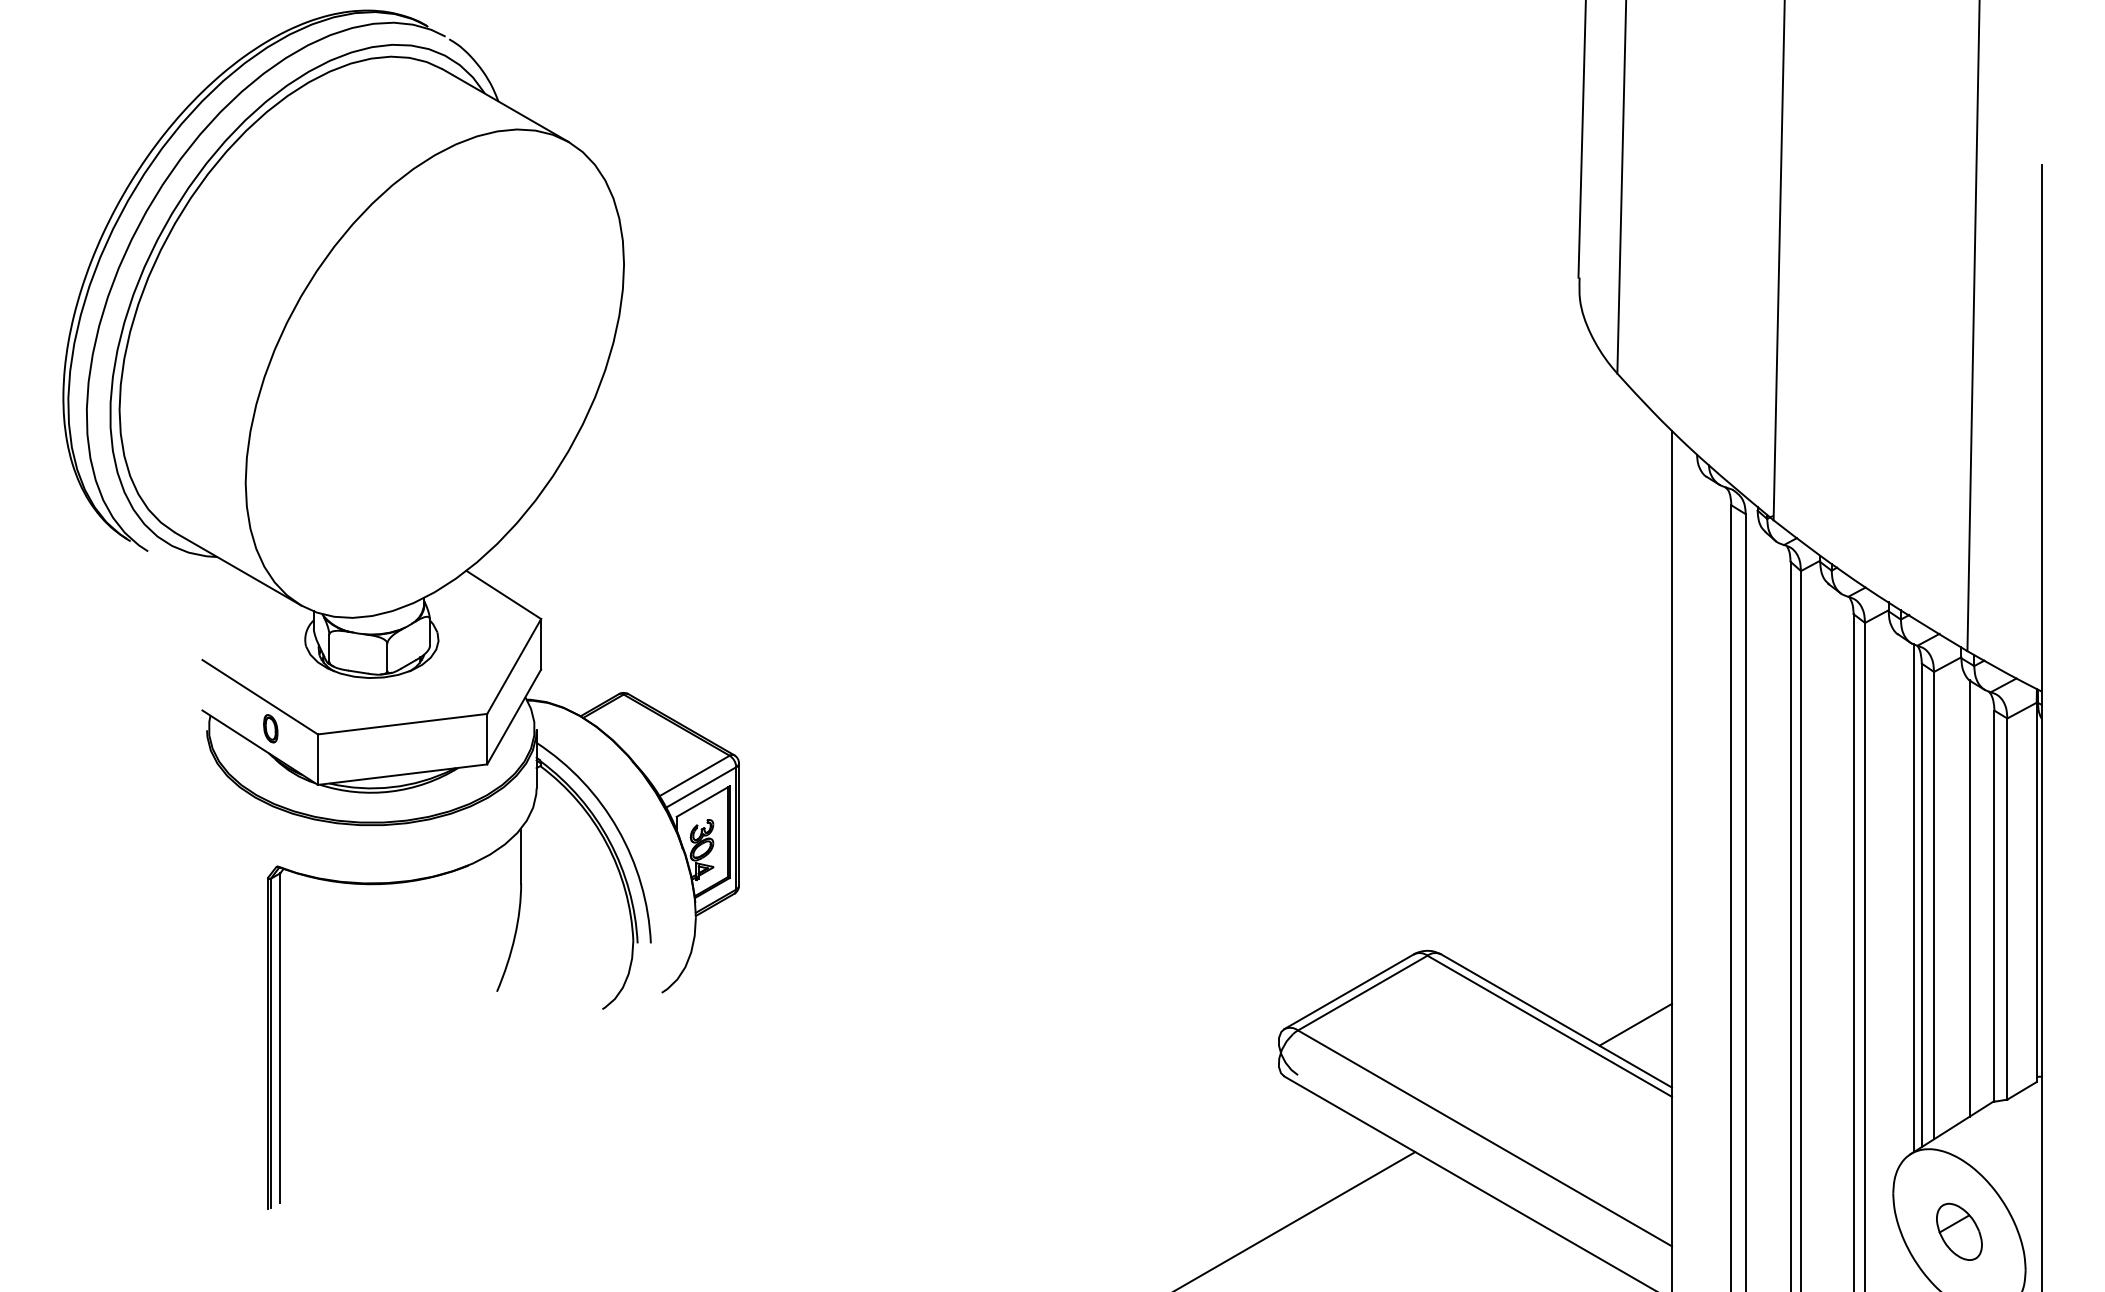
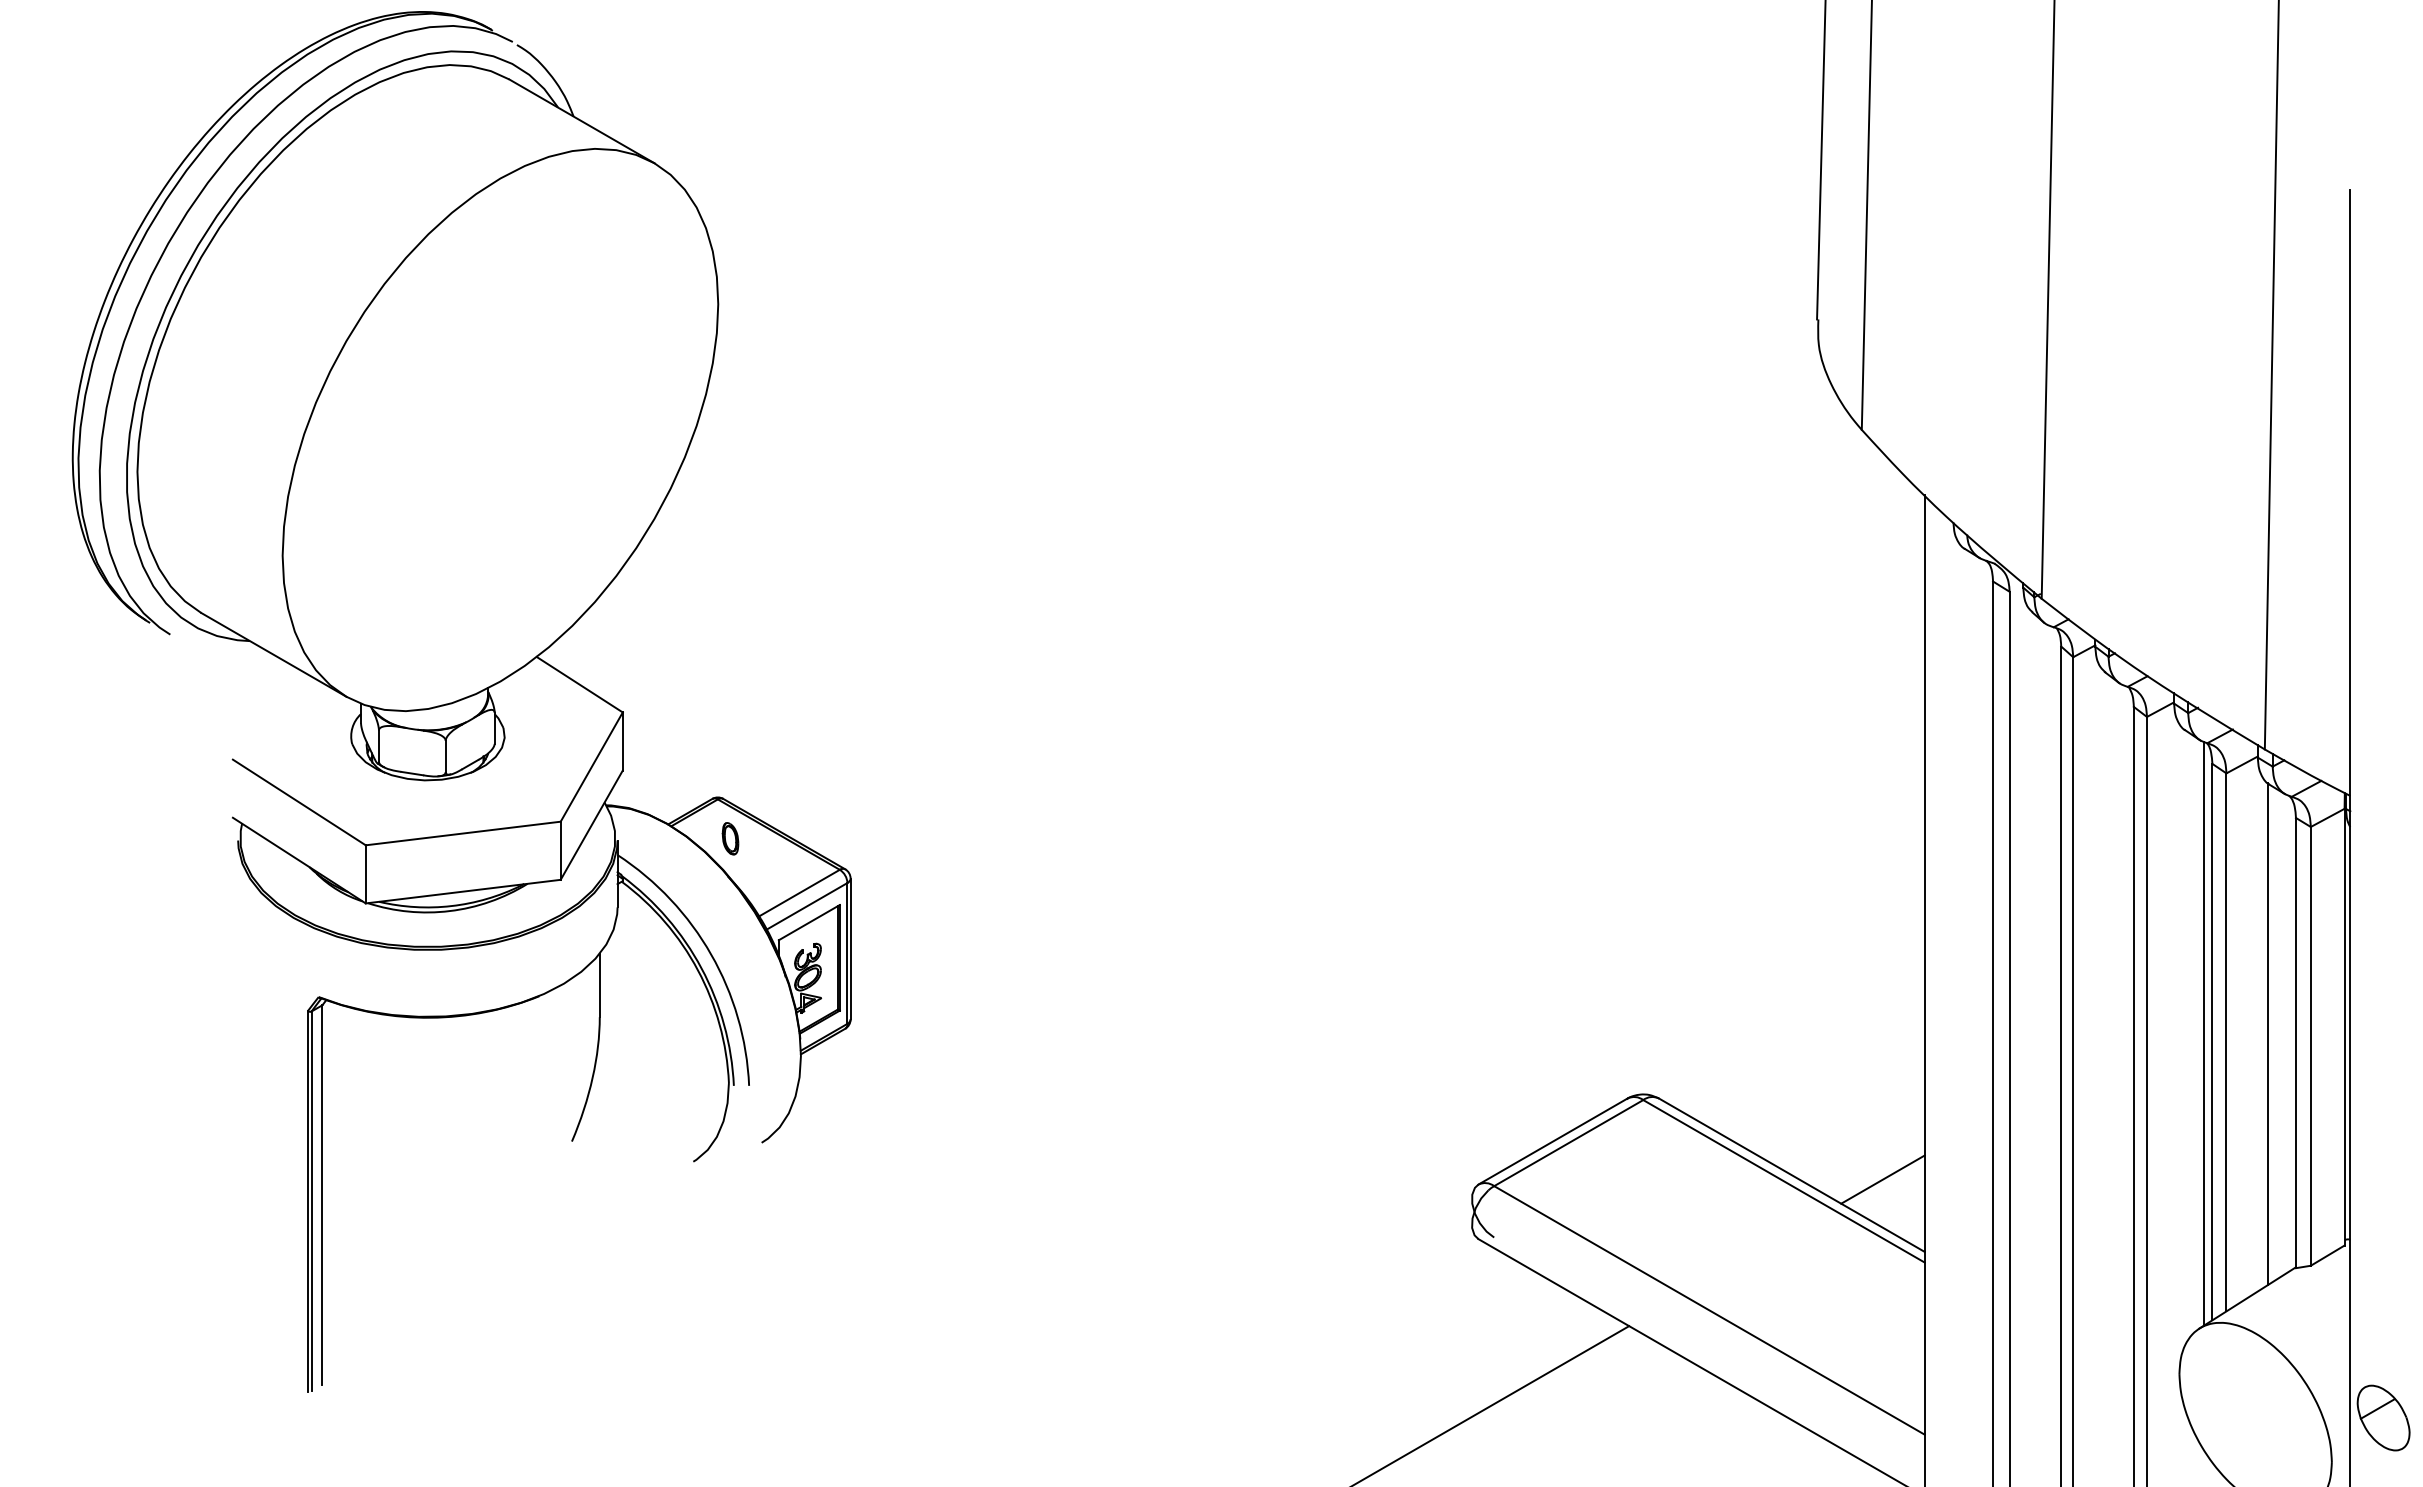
part: (270, 728) -> (730, 838), moved
part: (1959, 1231) -> (2383, 1417), moved

